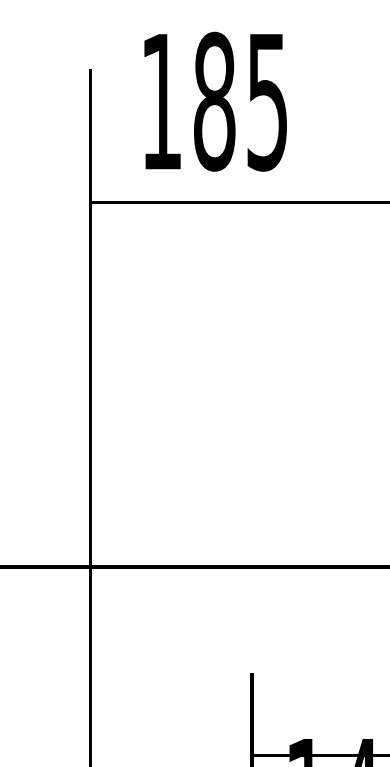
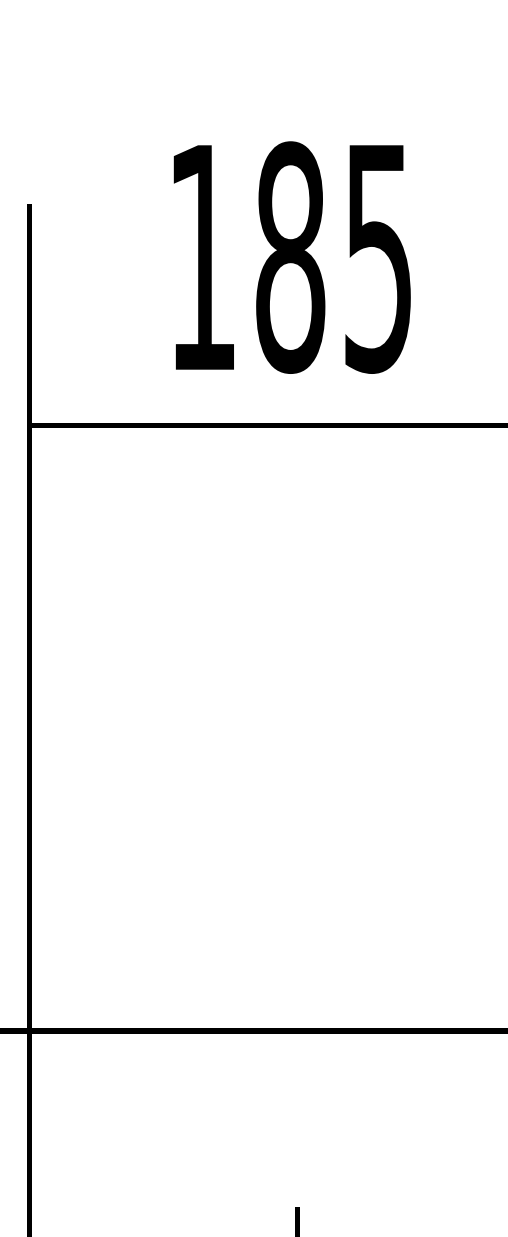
text: (215, 101) -> (291, 257), moved

